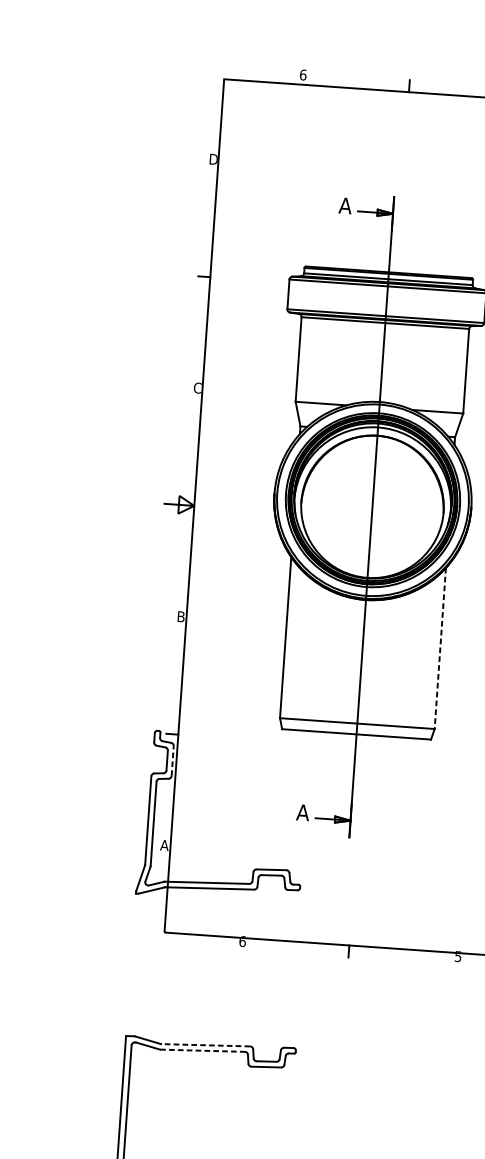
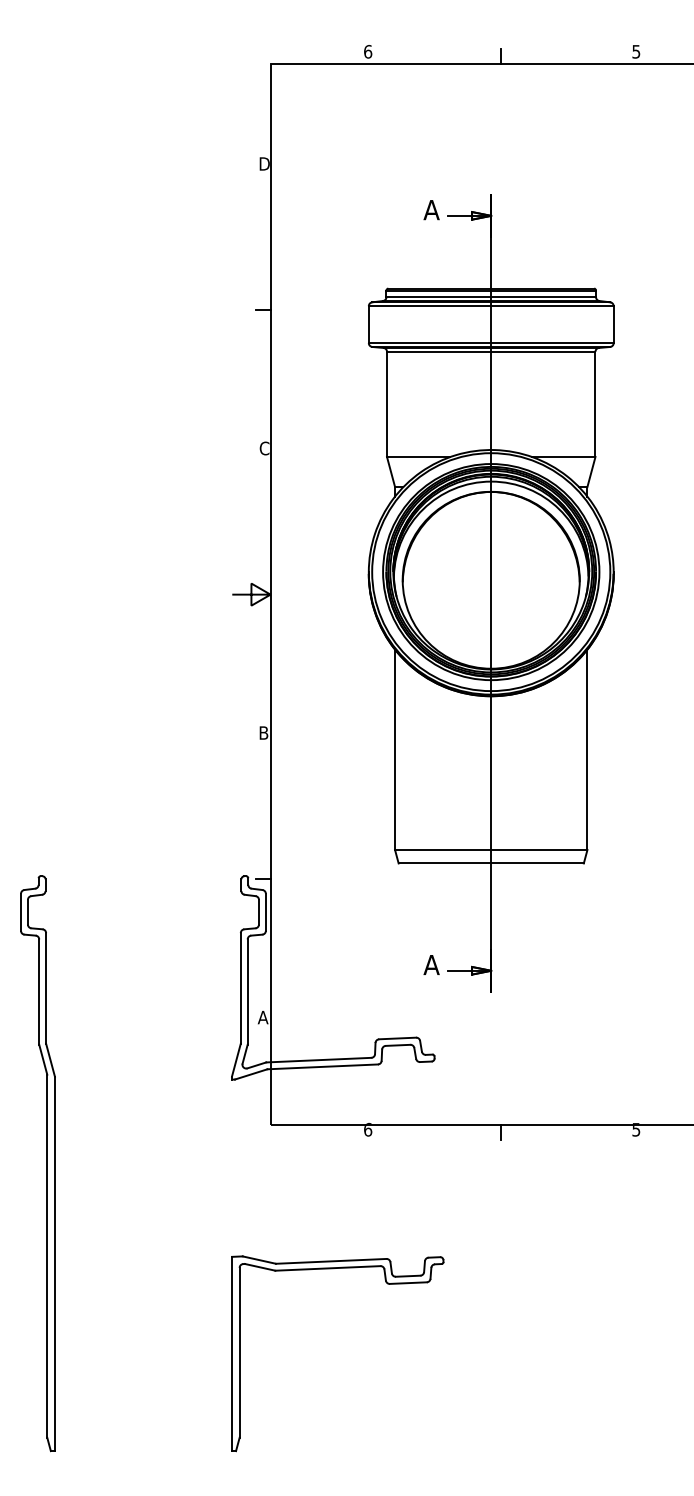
line: (440, 649) -> (587, 750), dashed -> solid
line: (172, 761) -> (265, 912), dashed -> solid
line: (205, 1045) -> (330, 1261), dashed -> solid
line: (202, 1050) -> (327, 1268), dashed -> solid

